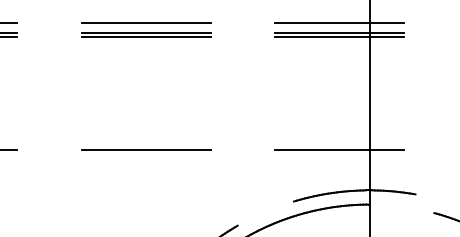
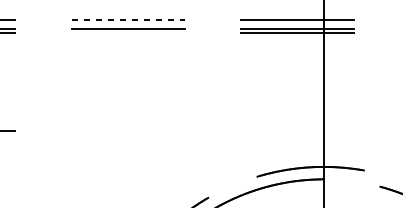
line: (146, 22) -> (128, 19), solid -> dashed
line: (145, 36) -> (127, 32), removed
line: (146, 149) -> (128, 131), removed
line: (339, 149) -> (297, 131), removed

